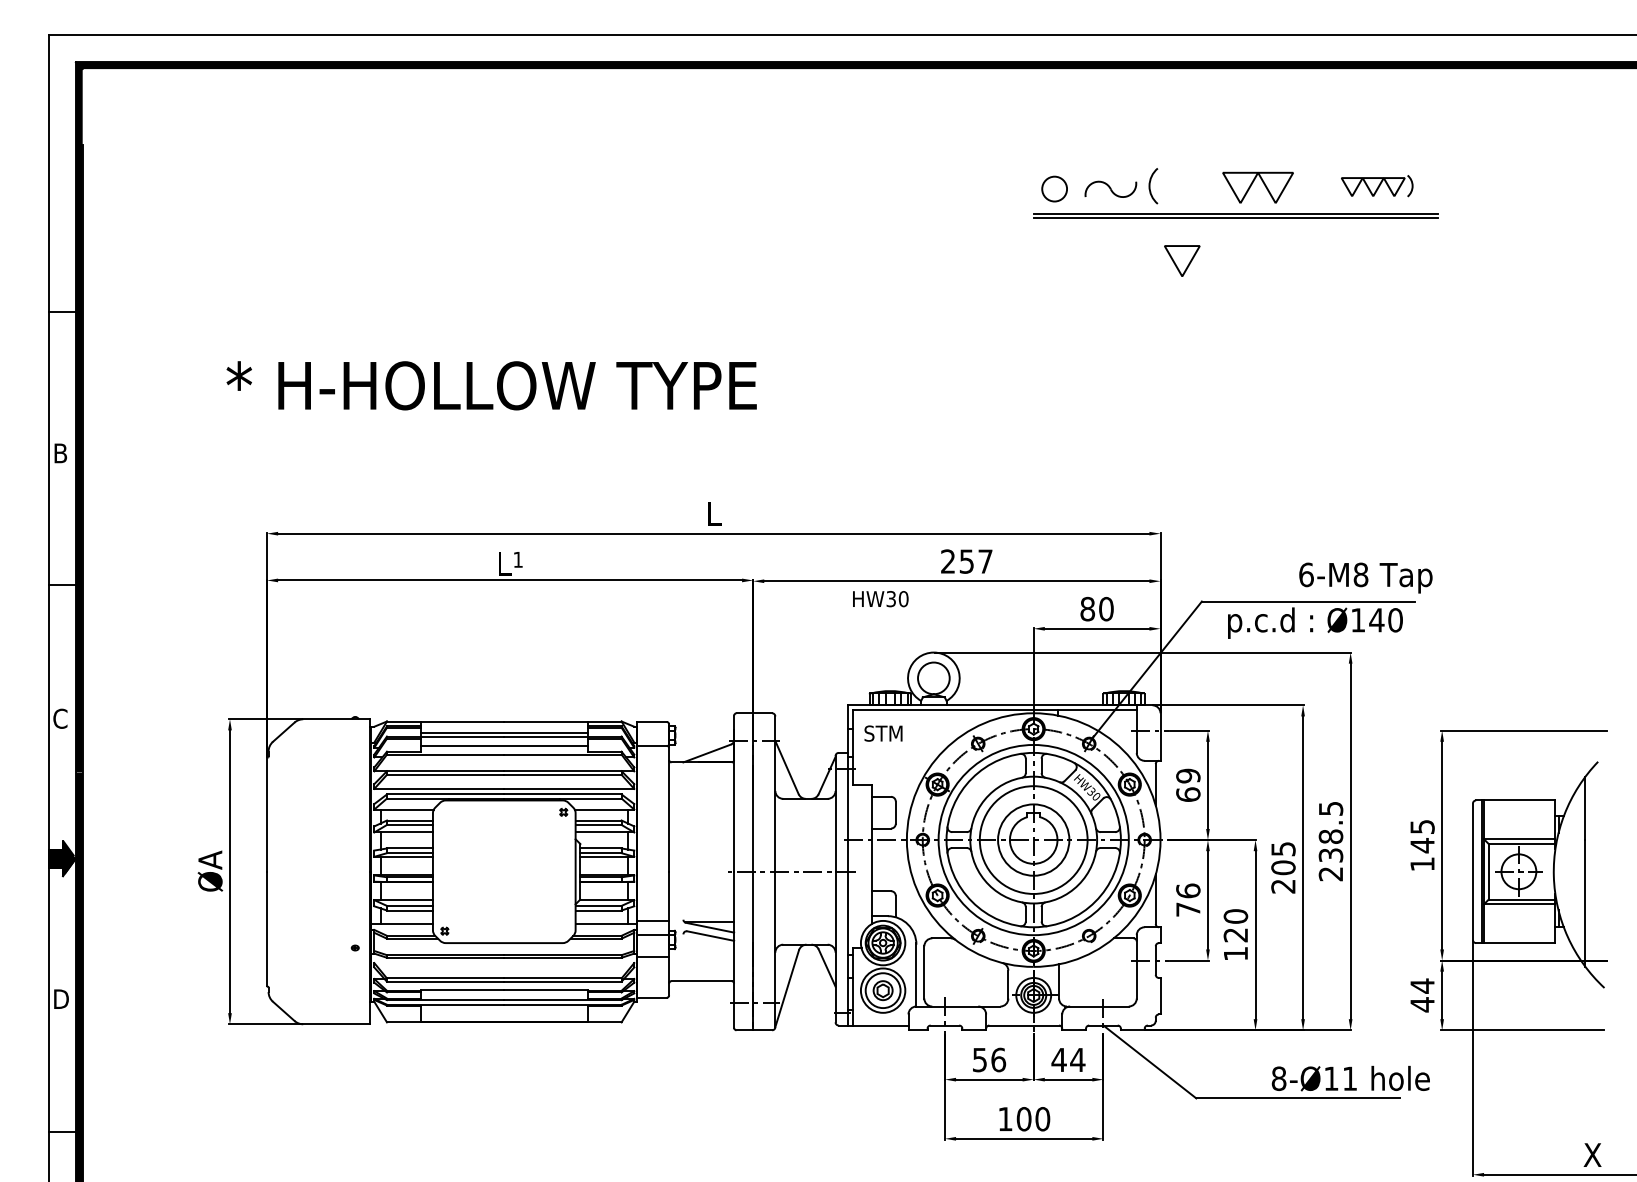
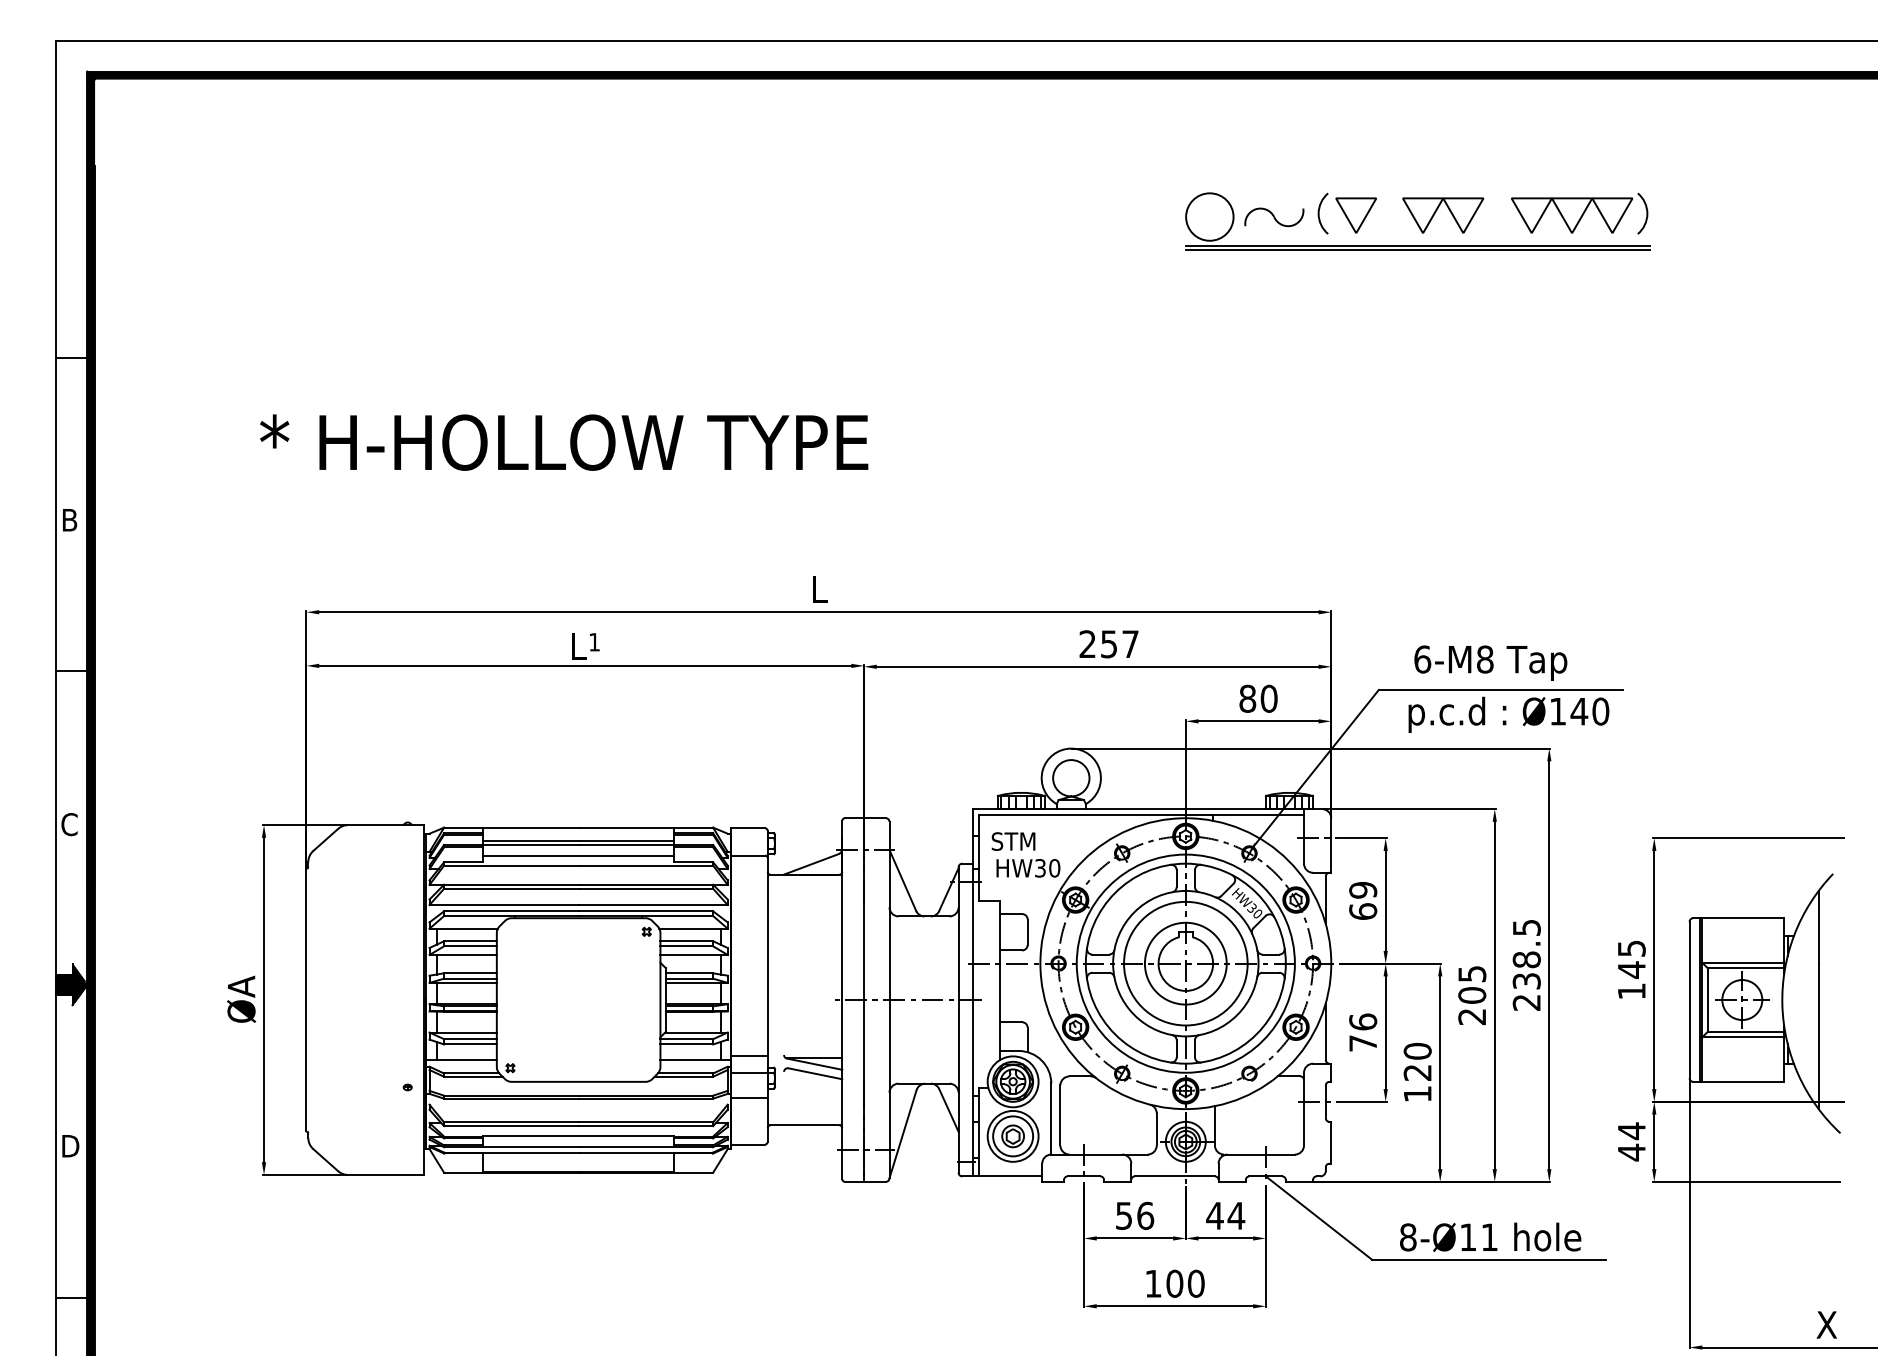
part: (1376, 186) -> (1579, 213), size x1.67
circle: (1054, 188) -> (1209, 216), size x1.67
part: (1181, 260) -> (1355, 215), moved
text: (1365, 577) -> (1490, 662), moved
text: (880, 599) -> (1028, 868), moved
text: (1350, 1077) -> (1490, 1236), moved

